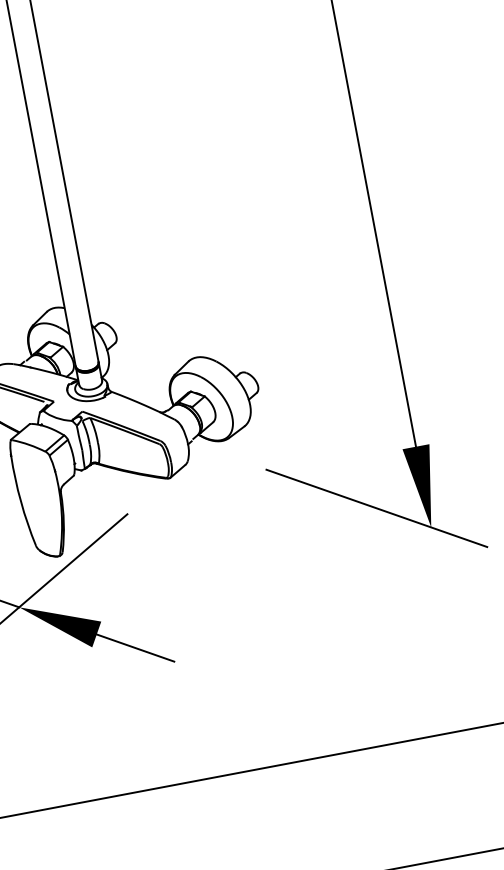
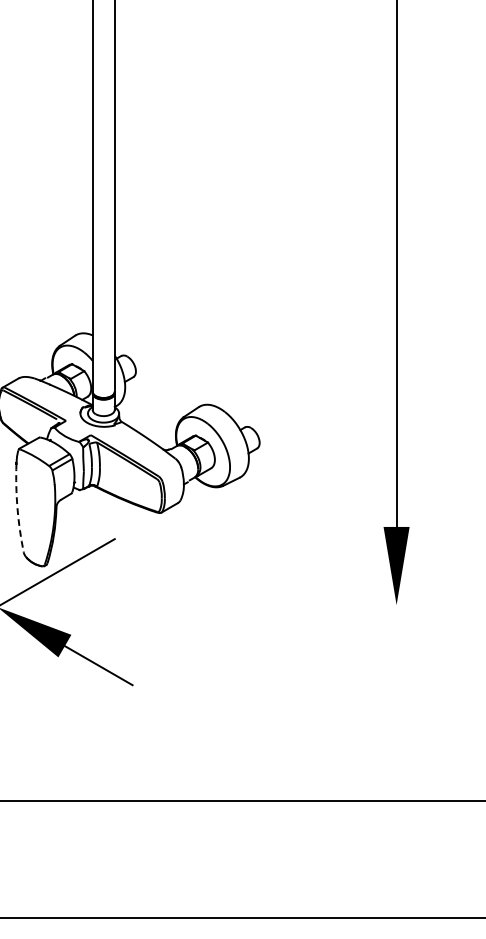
arc: (20, 501) -> (17, 508), solid -> dashed
line: (376, 508) -> (348, 577), removed

